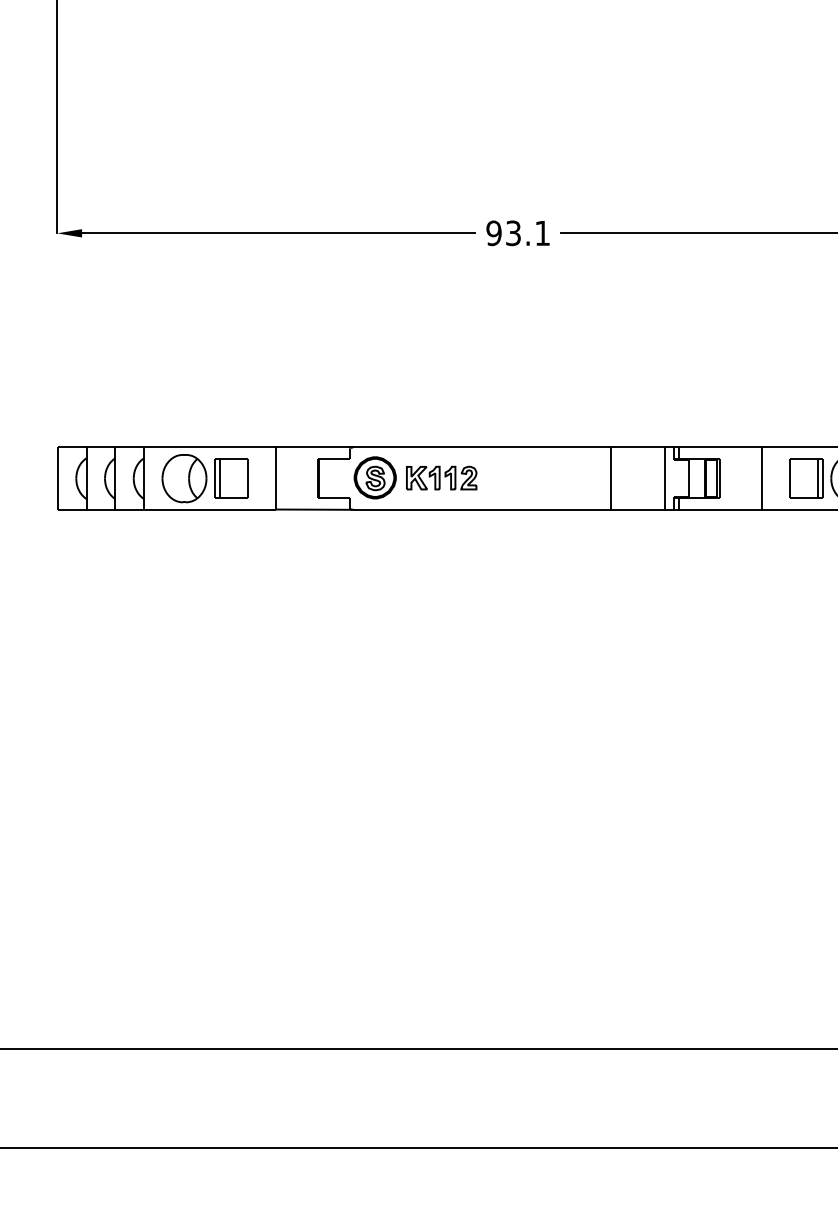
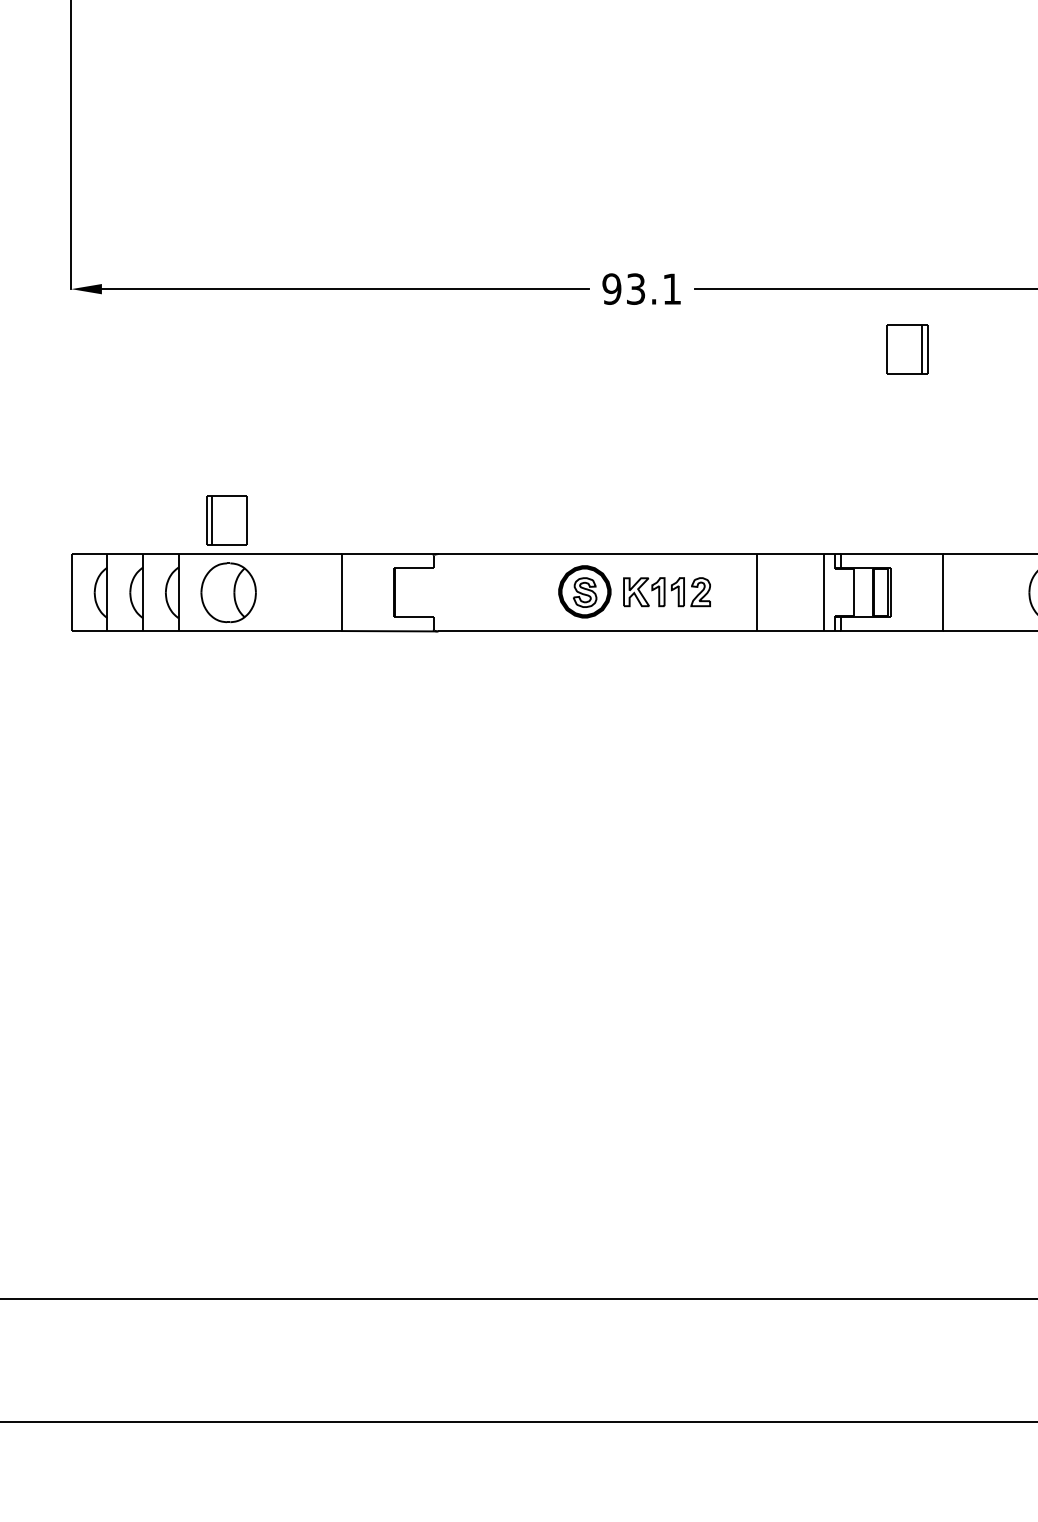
part: (415, 477) -> (634, 591), moved
part: (231, 478) -> (226, 520), moved
part: (806, 478) -> (907, 349), moved

